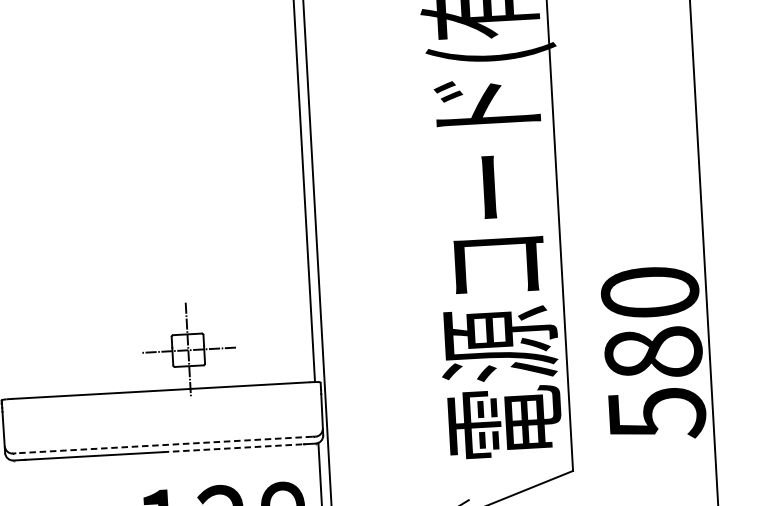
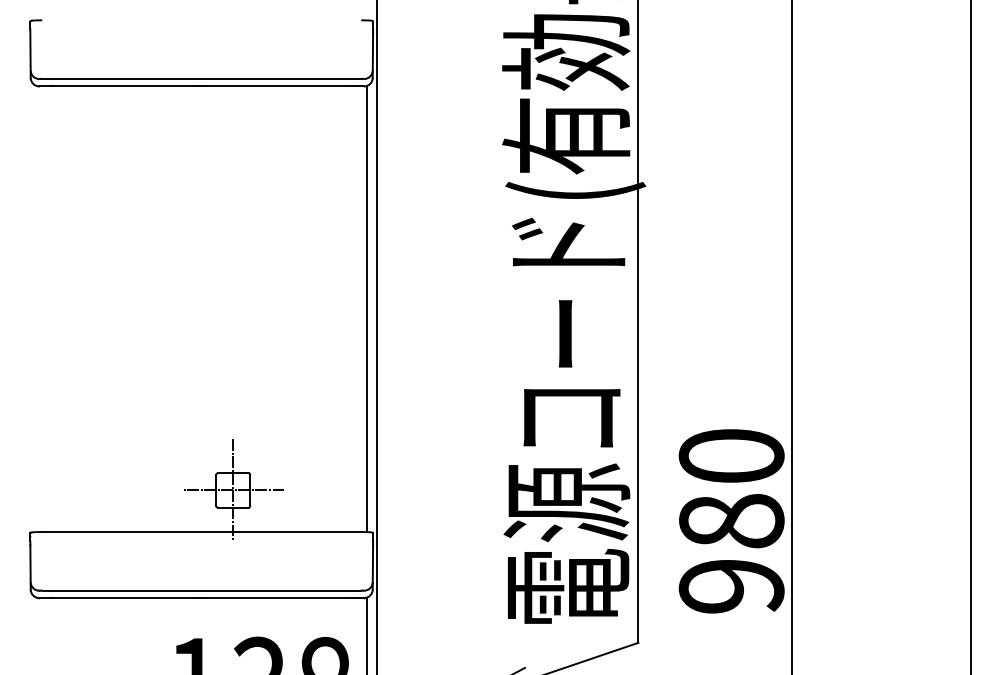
text: (656, 414) -> (731, 587), 580 -> 980
line: (164, 444) -> (201, 590), dashed -> solid
line: (233, 448) -> (275, 598), dashed -> solid

